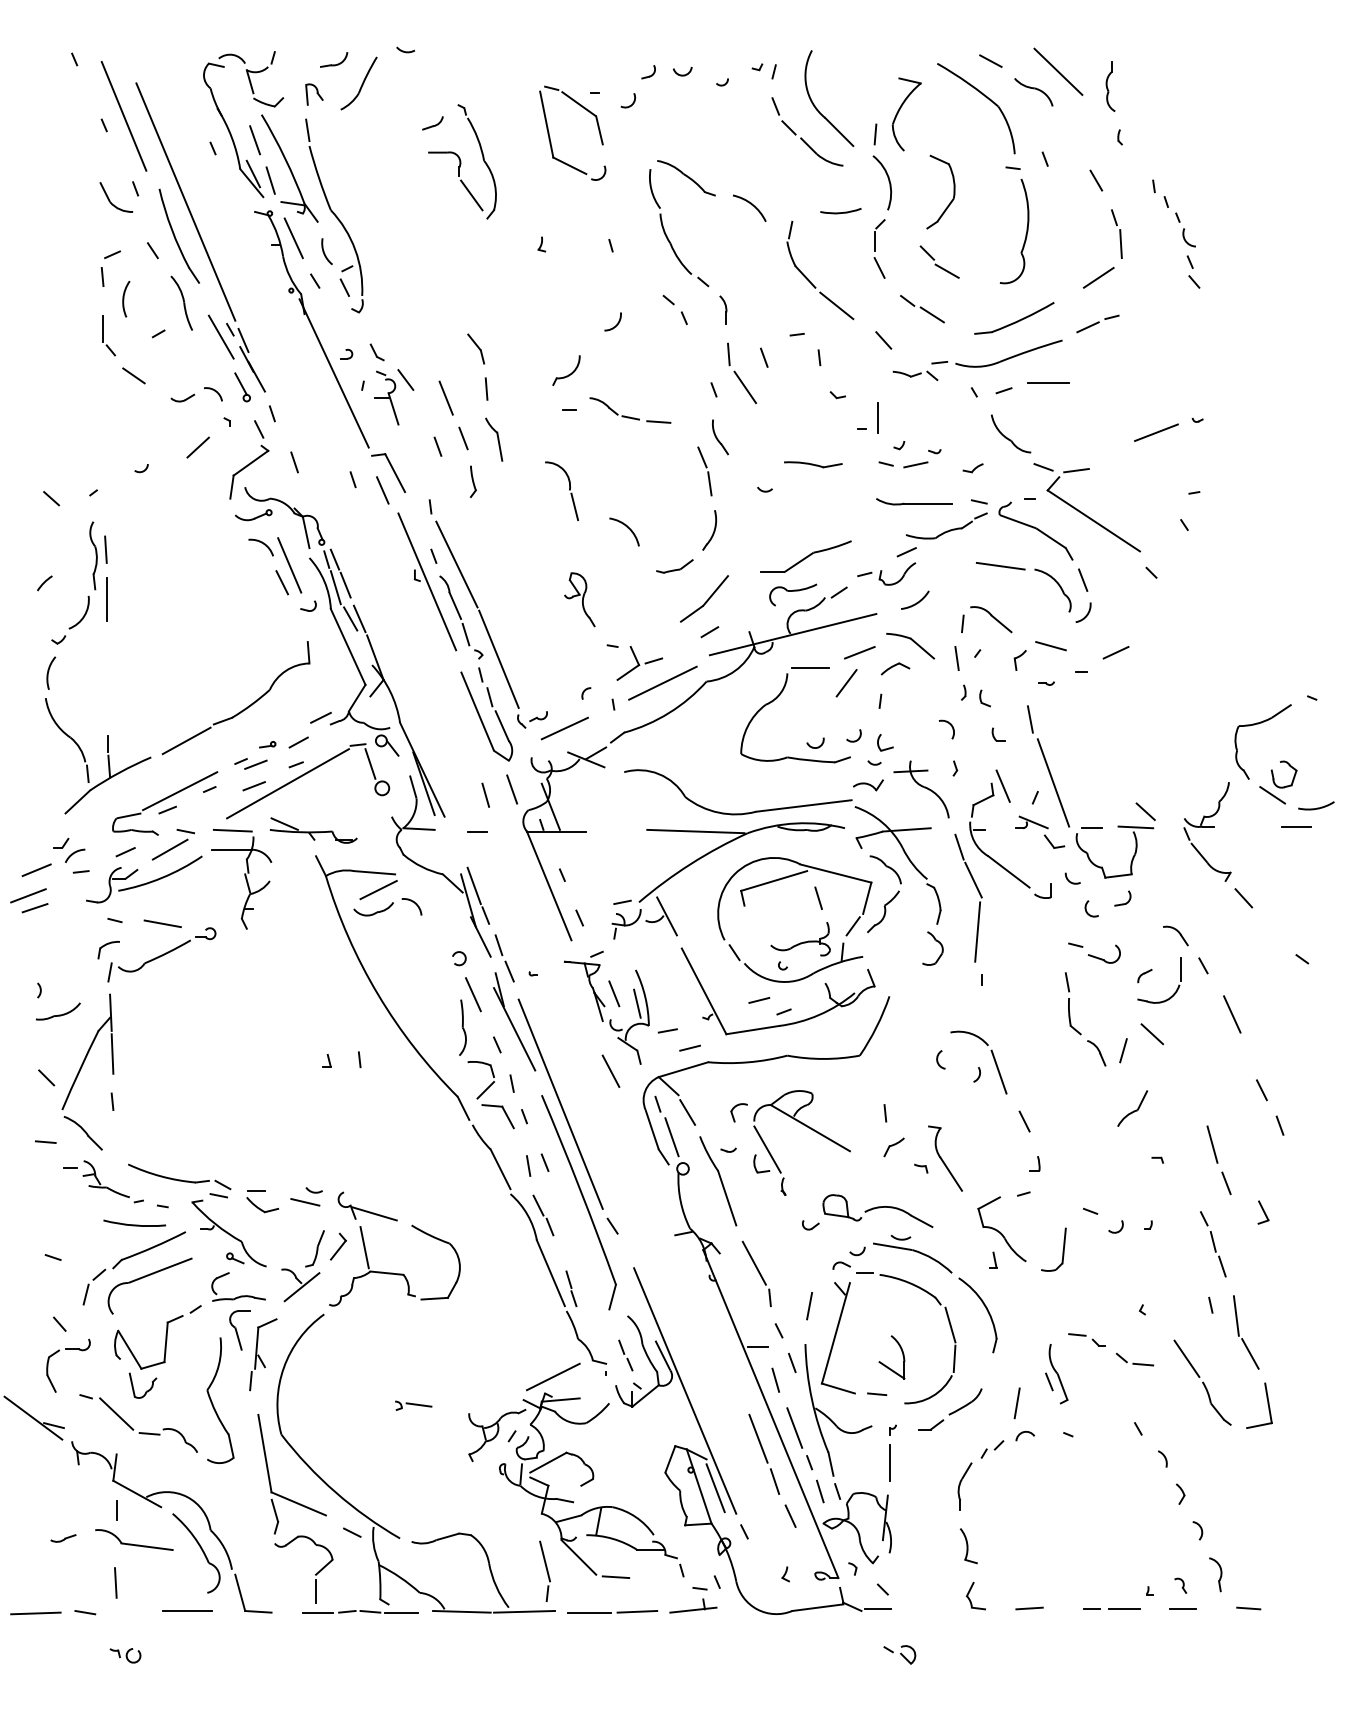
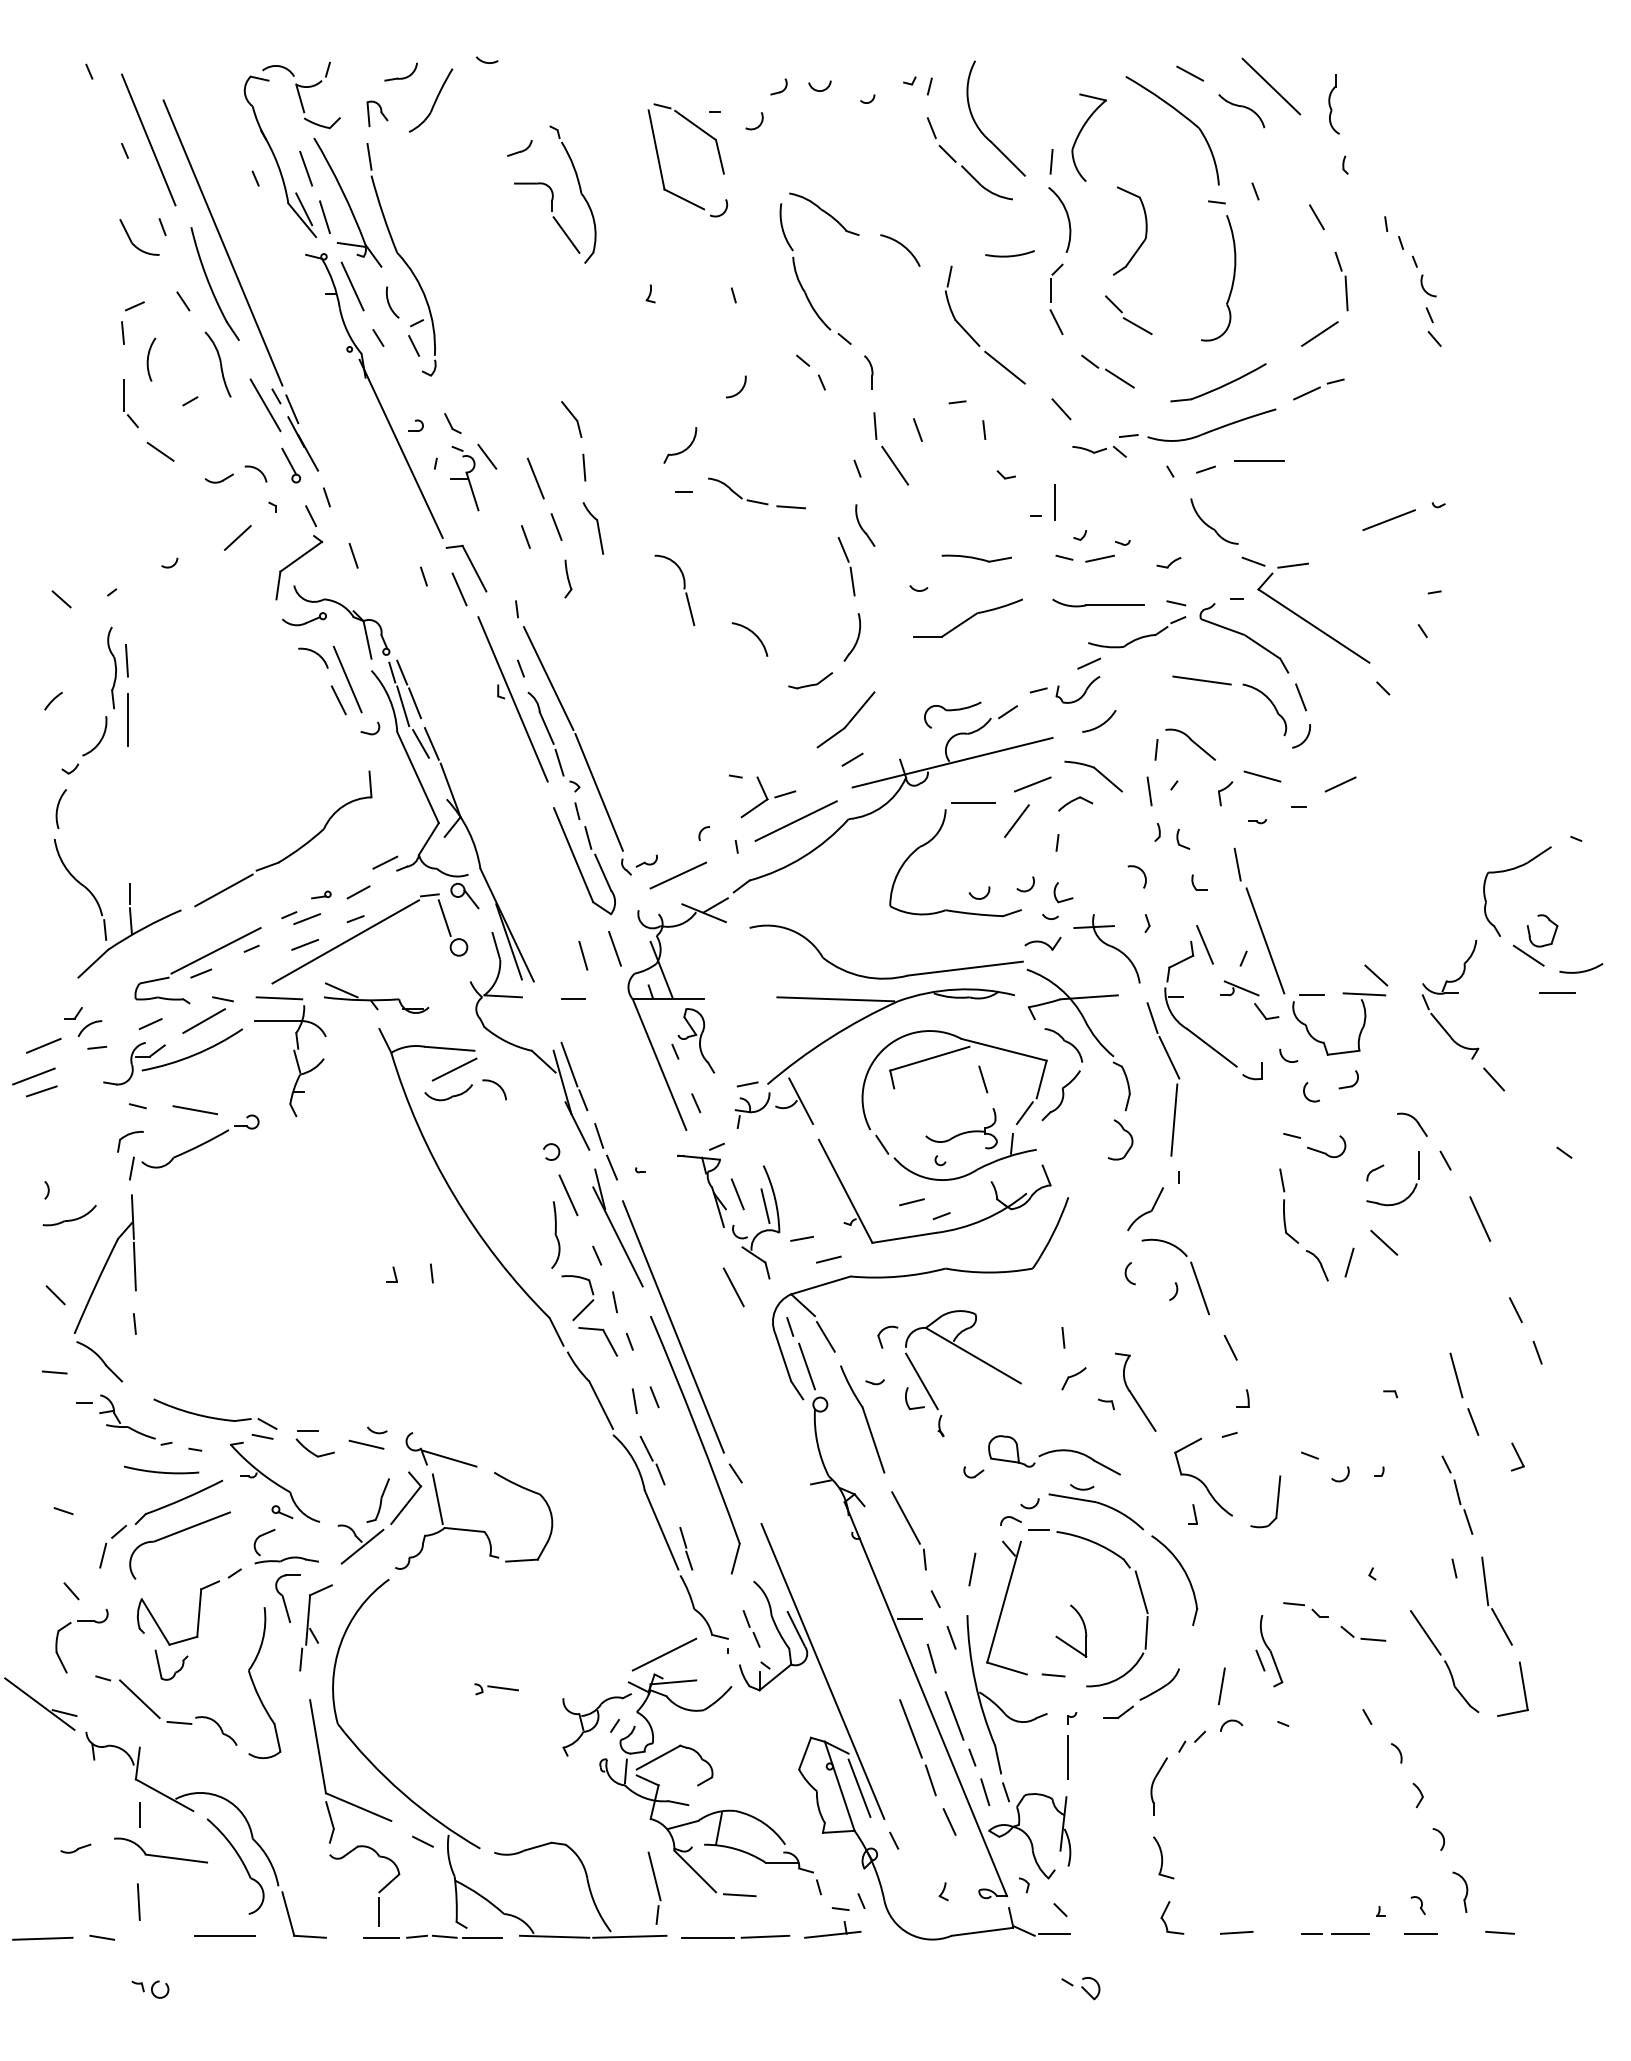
part: (805, 556) -> (967, 617), moved
part: (579, 599) -> (696, 1040), moved
part: (1132, 1108) -> (1145, 1209), moved
part: (338, 1246) -> (406, 1497), size x1.67

